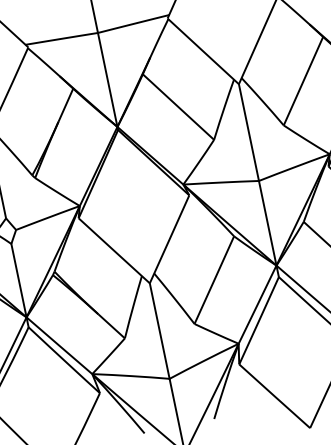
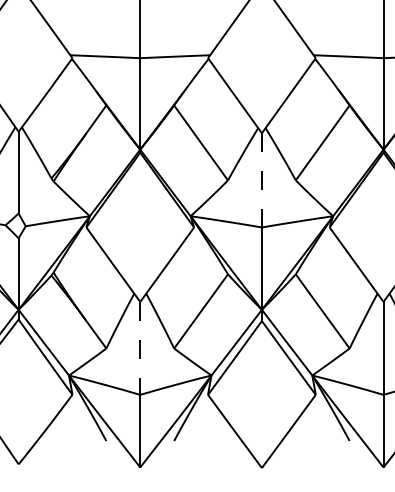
line: (248, 132) -> (261, 180), solid -> dashed
line: (159, 331) -> (140, 348), solid -> dashed

